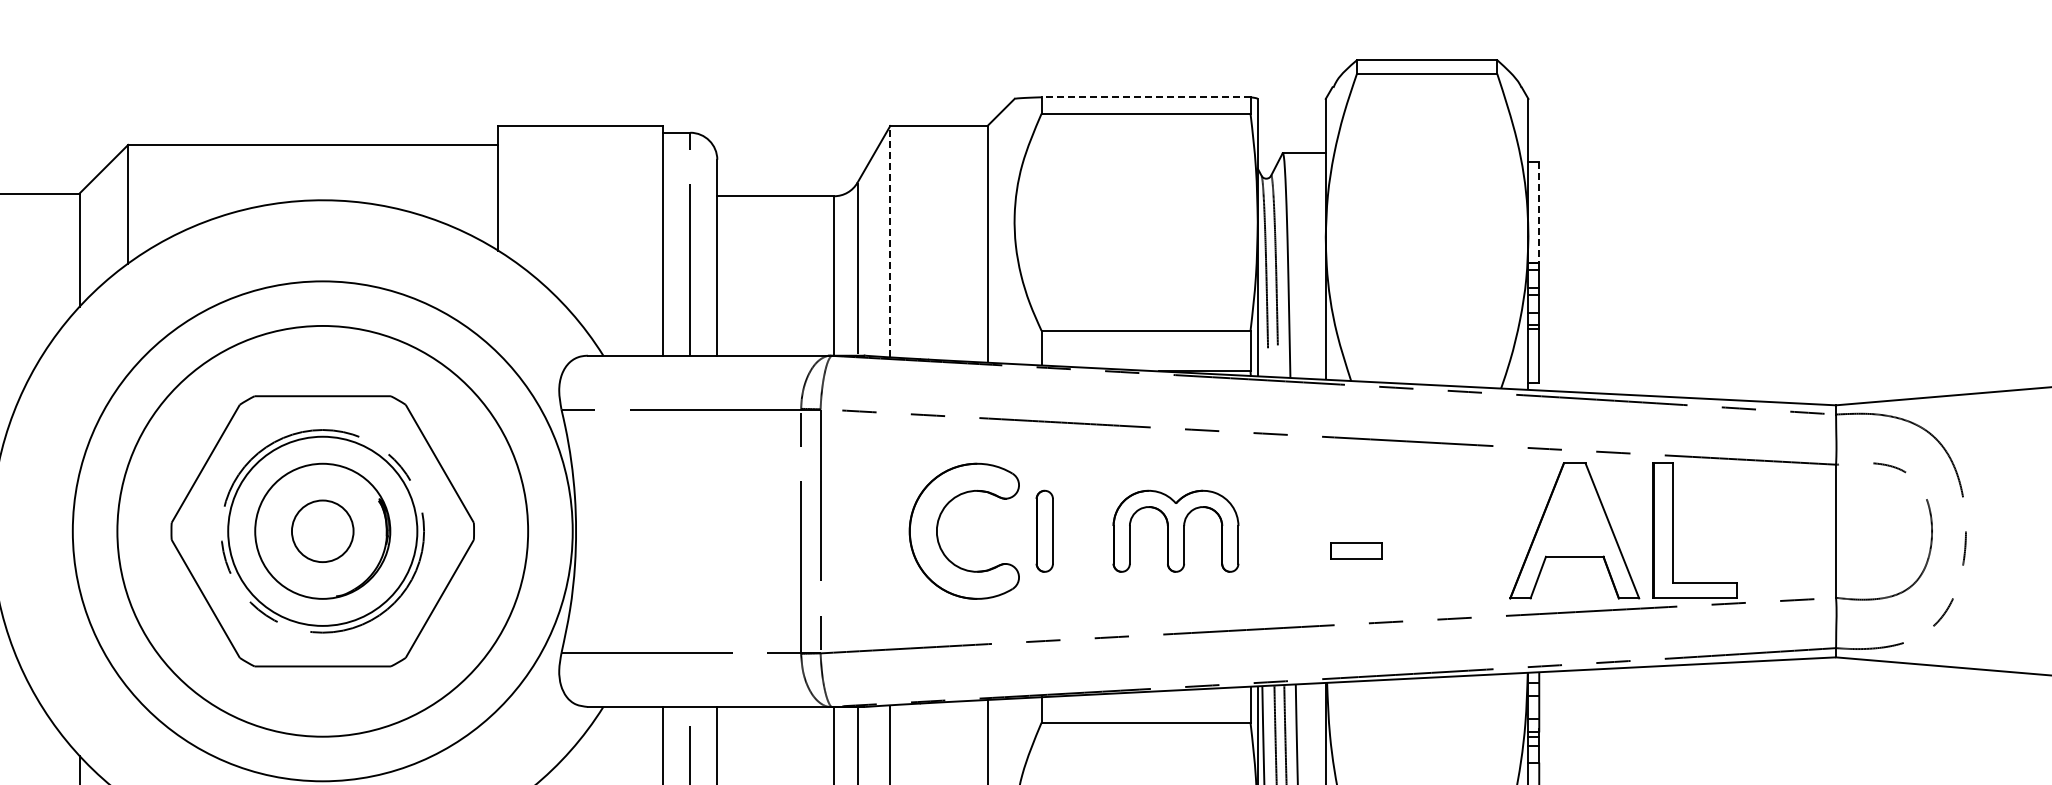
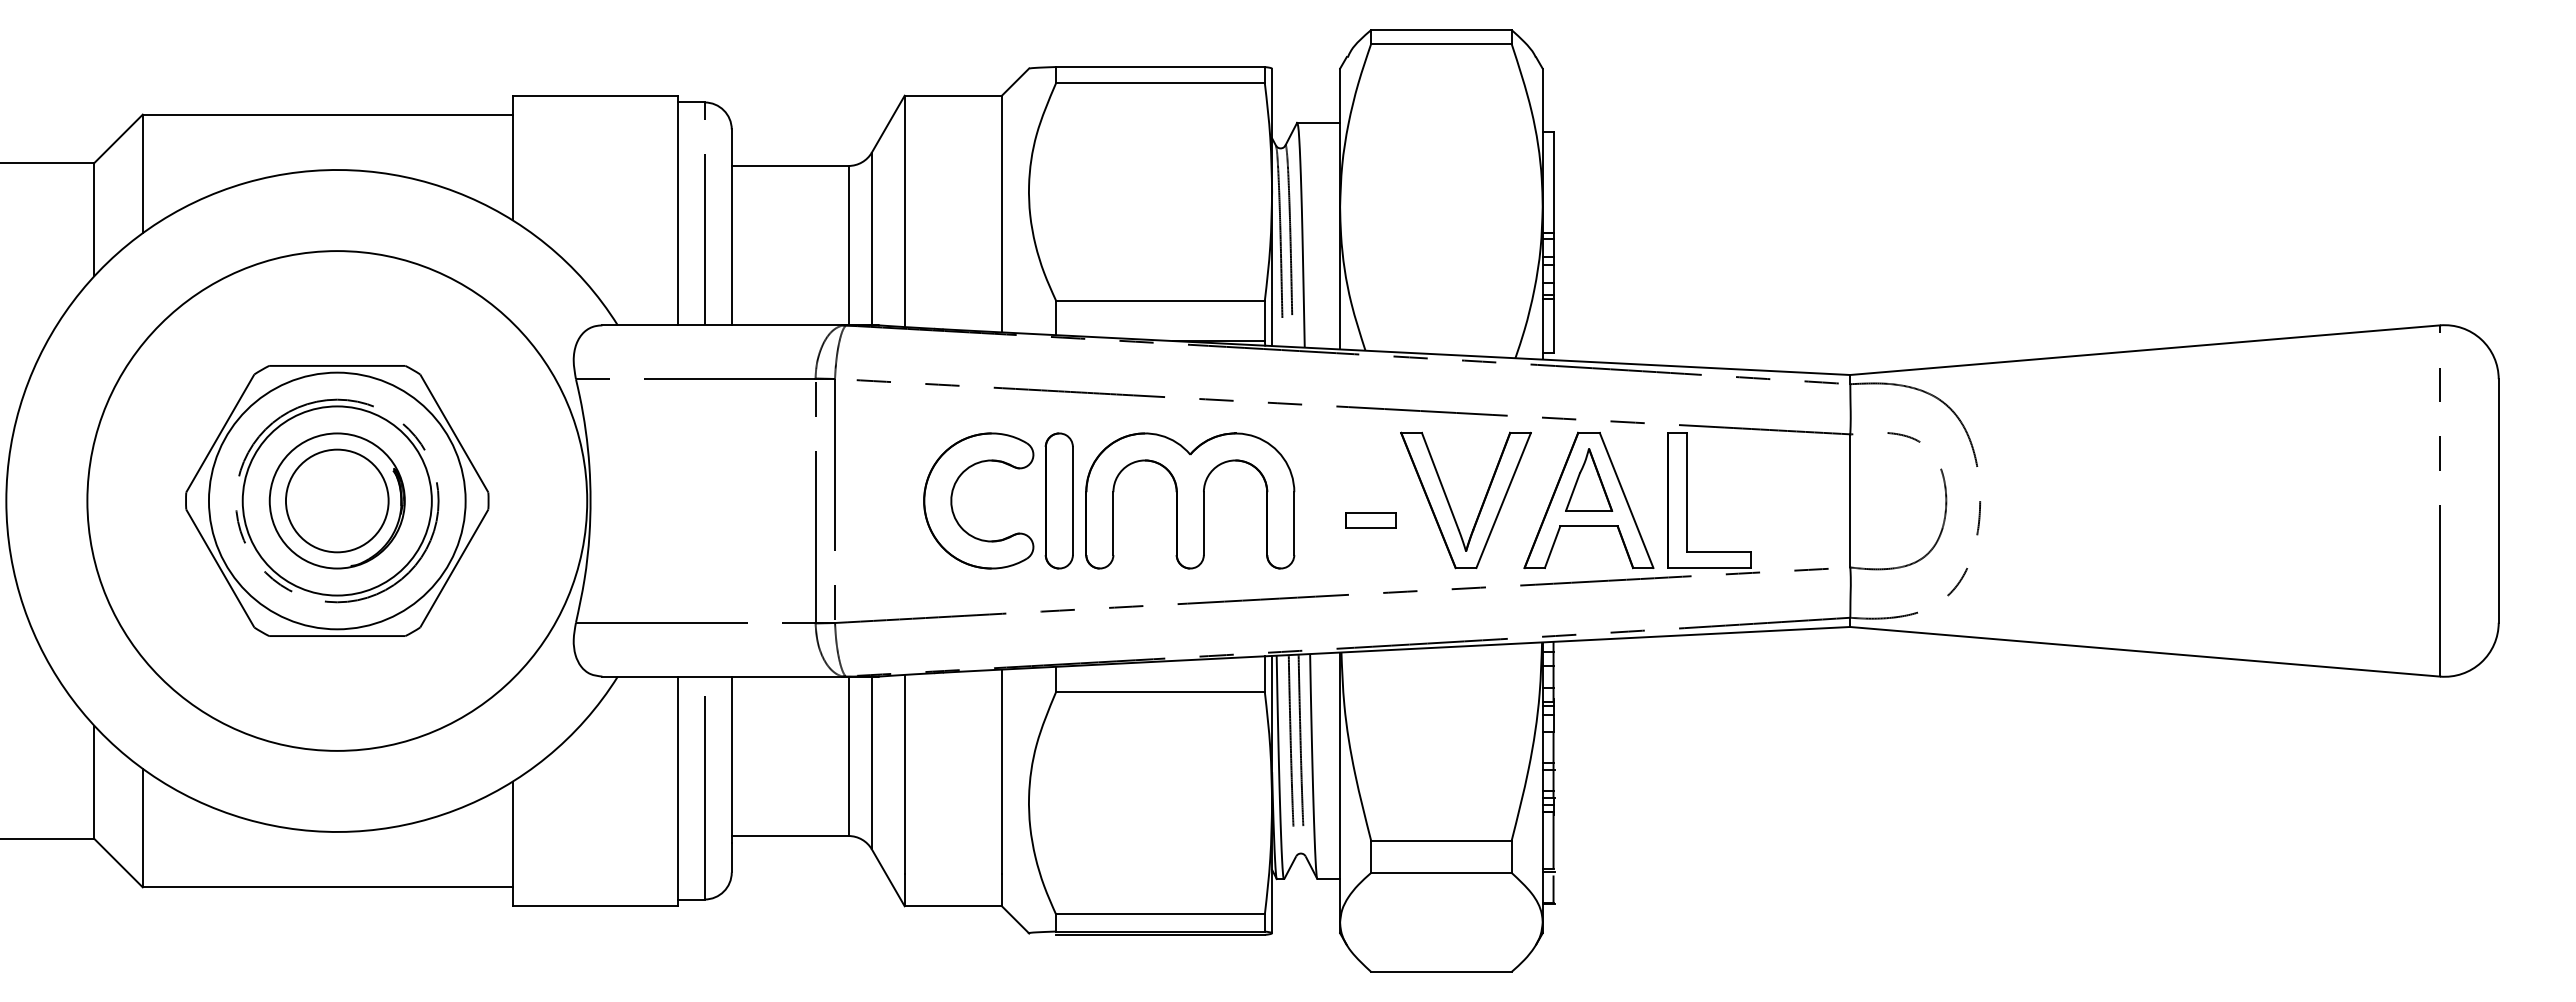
line: (1145, 97) -> (1159, 67), dashed -> solid
line: (1539, 212) -> (1553, 182), dashed -> solid
line: (890, 240) -> (904, 210), dashed -> solid
part: (1575, 509) -> (1589, 479), added
circle: (321, 530) -> (336, 500), size x0.62
circle: (321, 530) -> (336, 500), size x1.67
part: (1044, 530) -> (1058, 500), size x1.67
part: (1176, 530) -> (1190, 500), size x1.67
part: (1436, 534) -> (1450, 504), added

